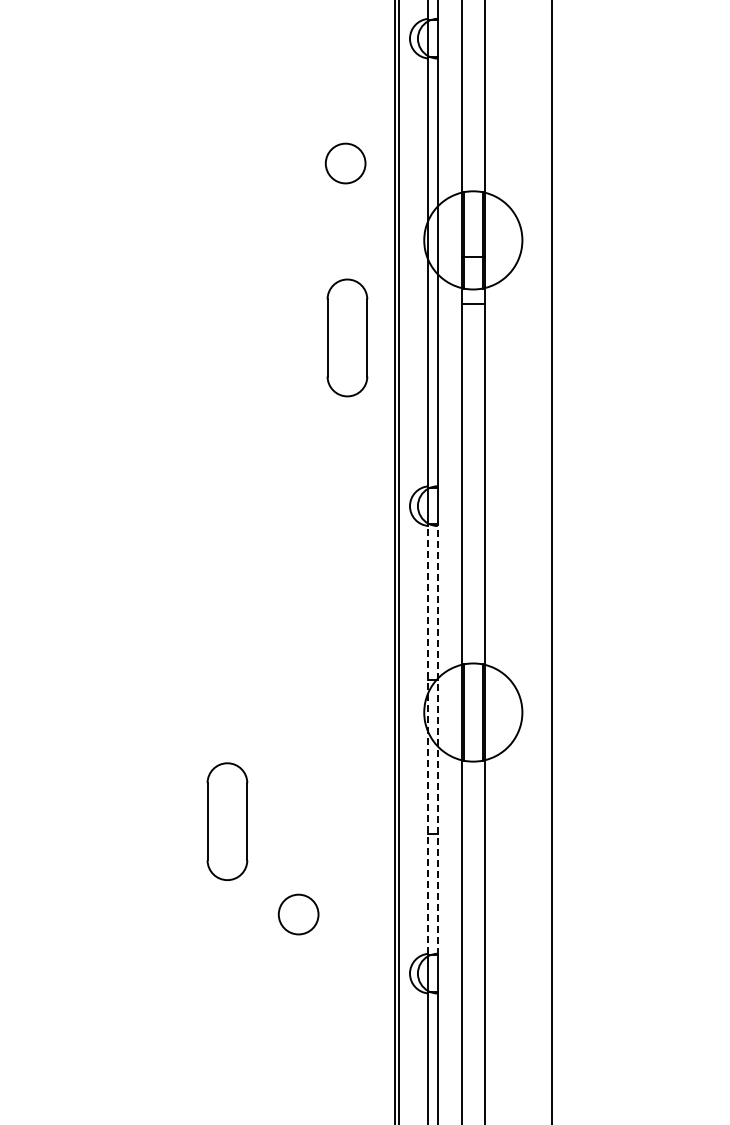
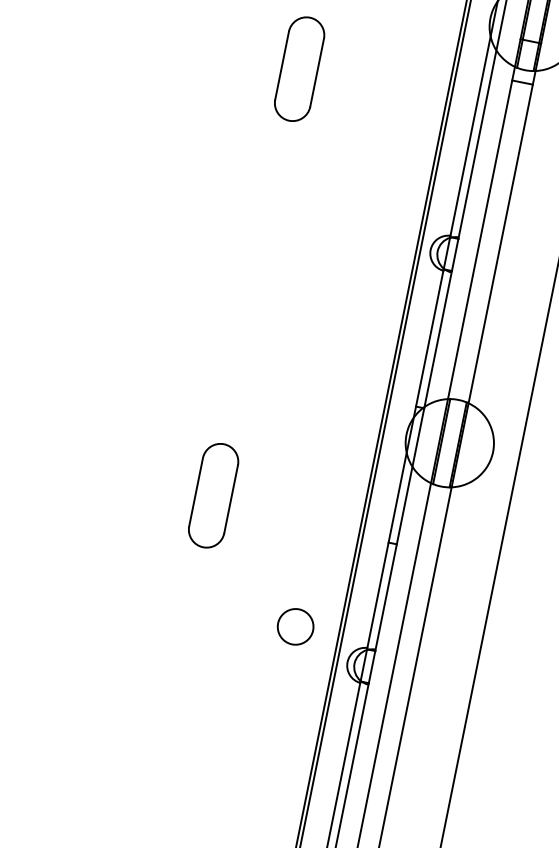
part: (347, 337) -> (299, 68), moved
line: (428, 739) -> (405, 459), dashed -> solid
line: (437, 739) -> (413, 460), dashed -> solid
circle: (298, 914) -> (295, 626), moved

